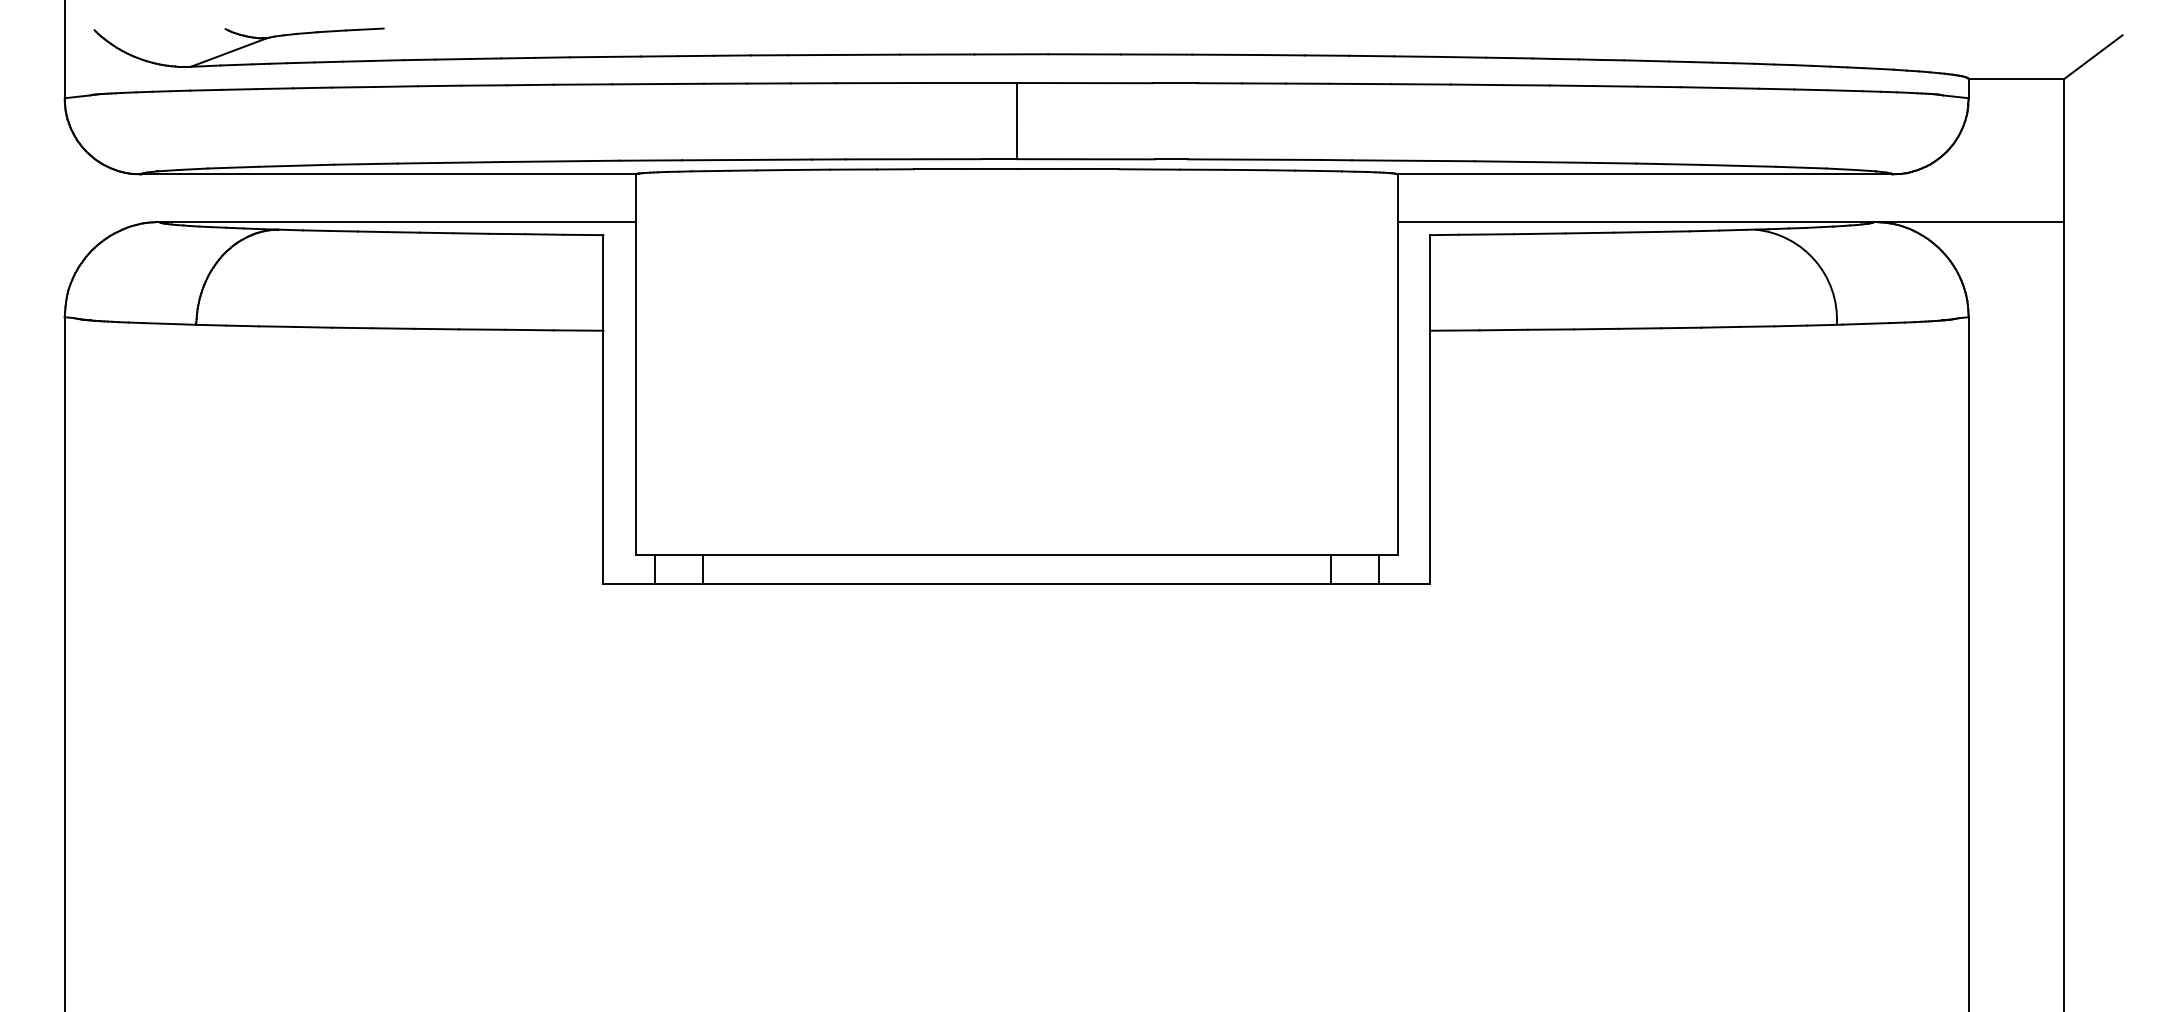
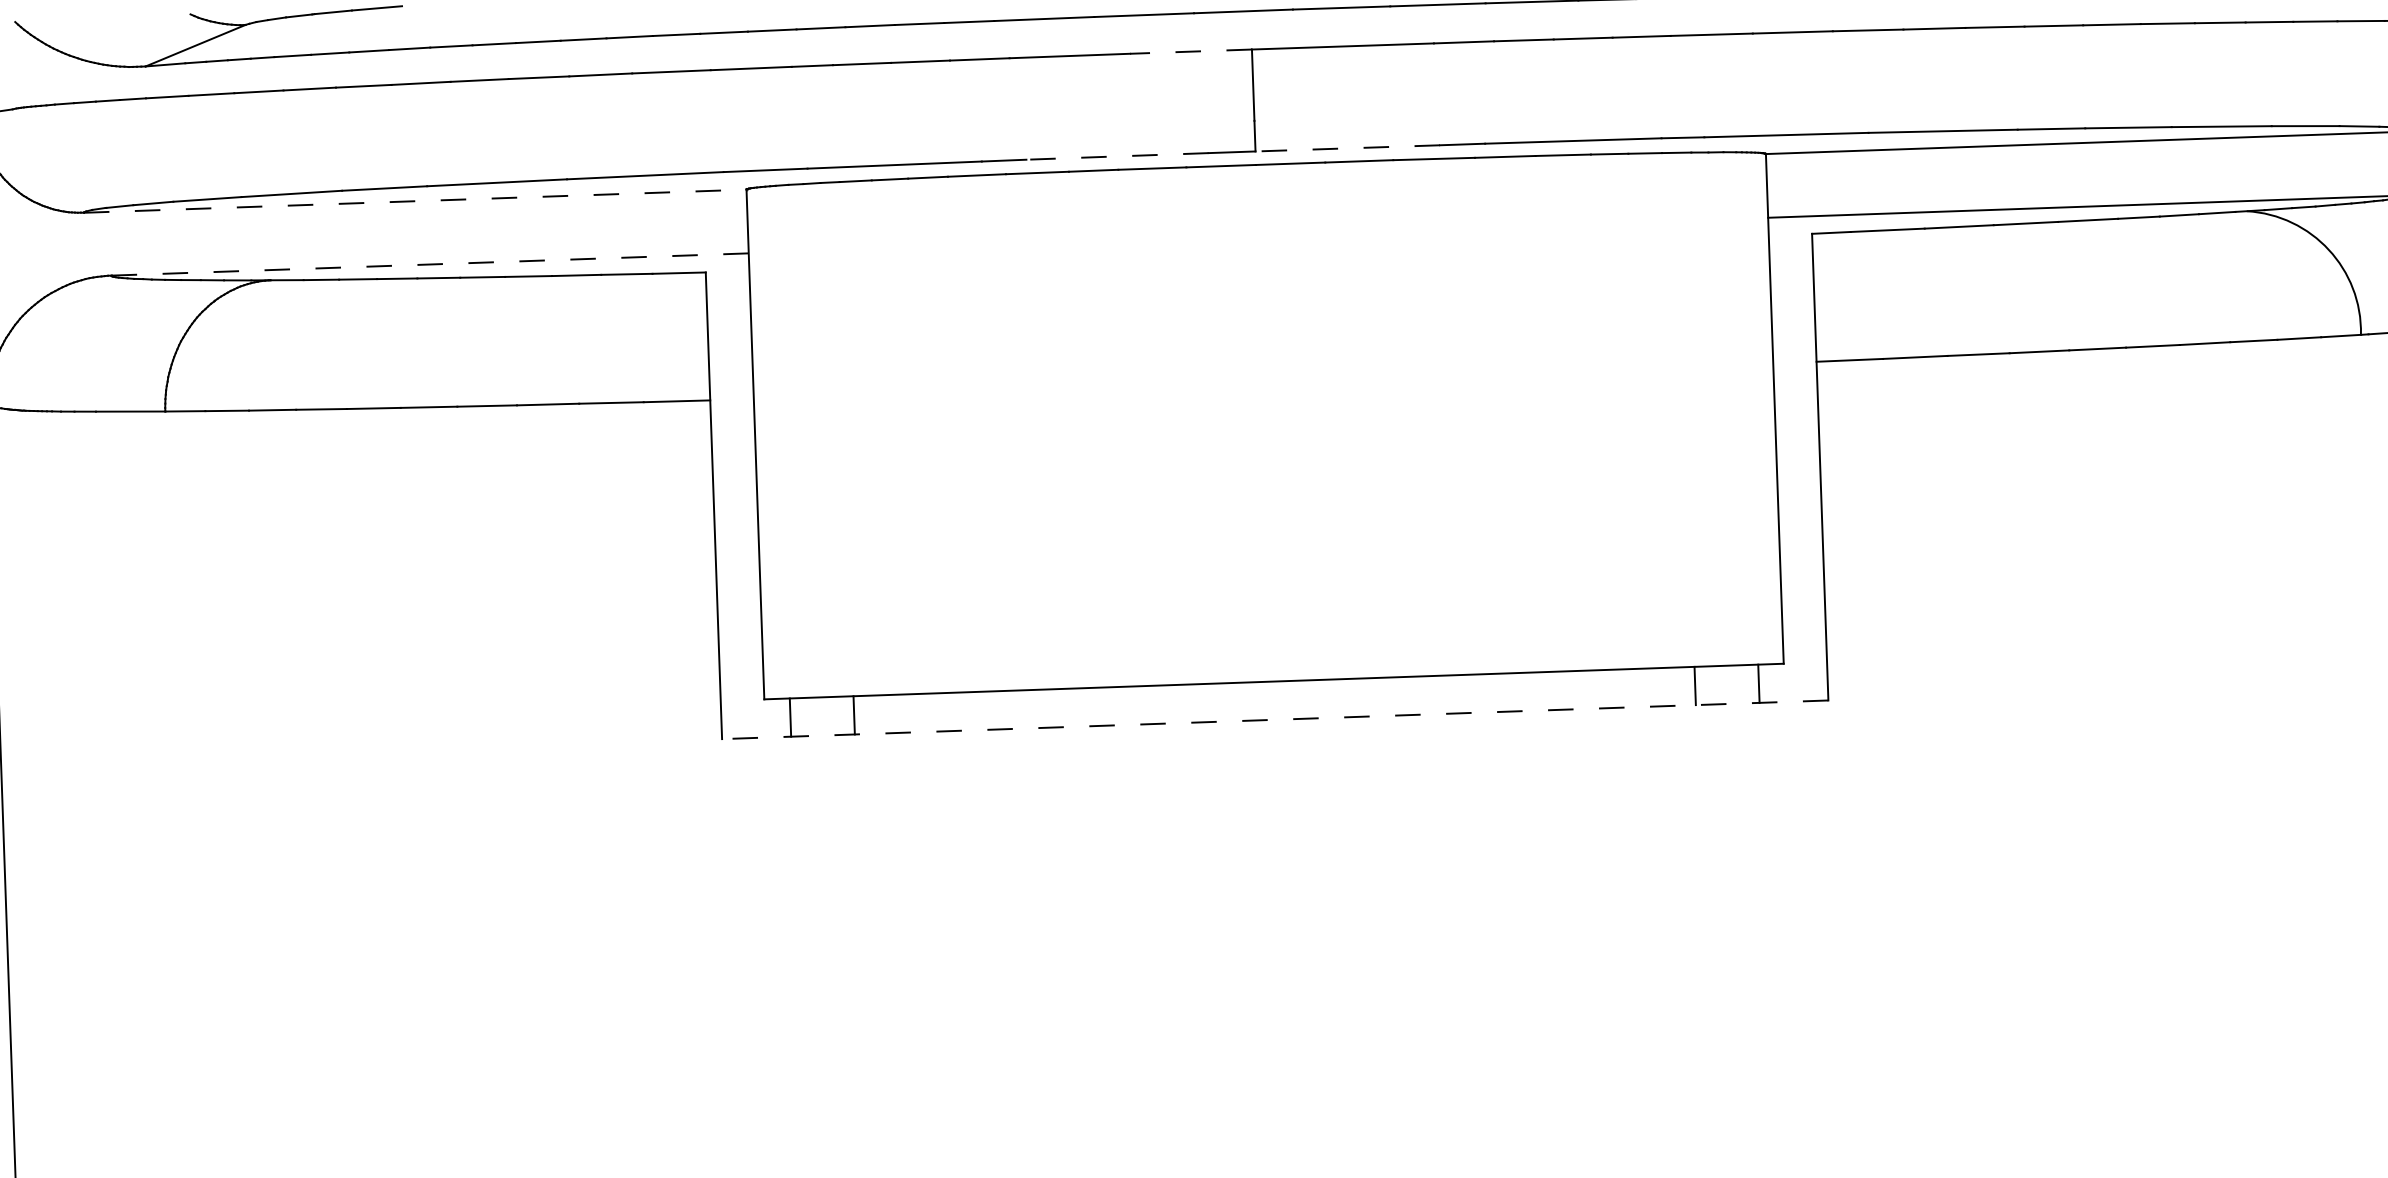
line: (971, 83) -> (1191, 52), solid -> dashed
line: (913, 159) -> (1117, 156), solid -> dashed
line: (1085, 159) -> (1347, 148), solid -> dashed
line: (388, 174) -> (415, 201), solid -> dashed
line: (398, 222) -> (430, 265), solid -> dashed
line: (1016, 583) -> (1275, 719), solid -> dashed

